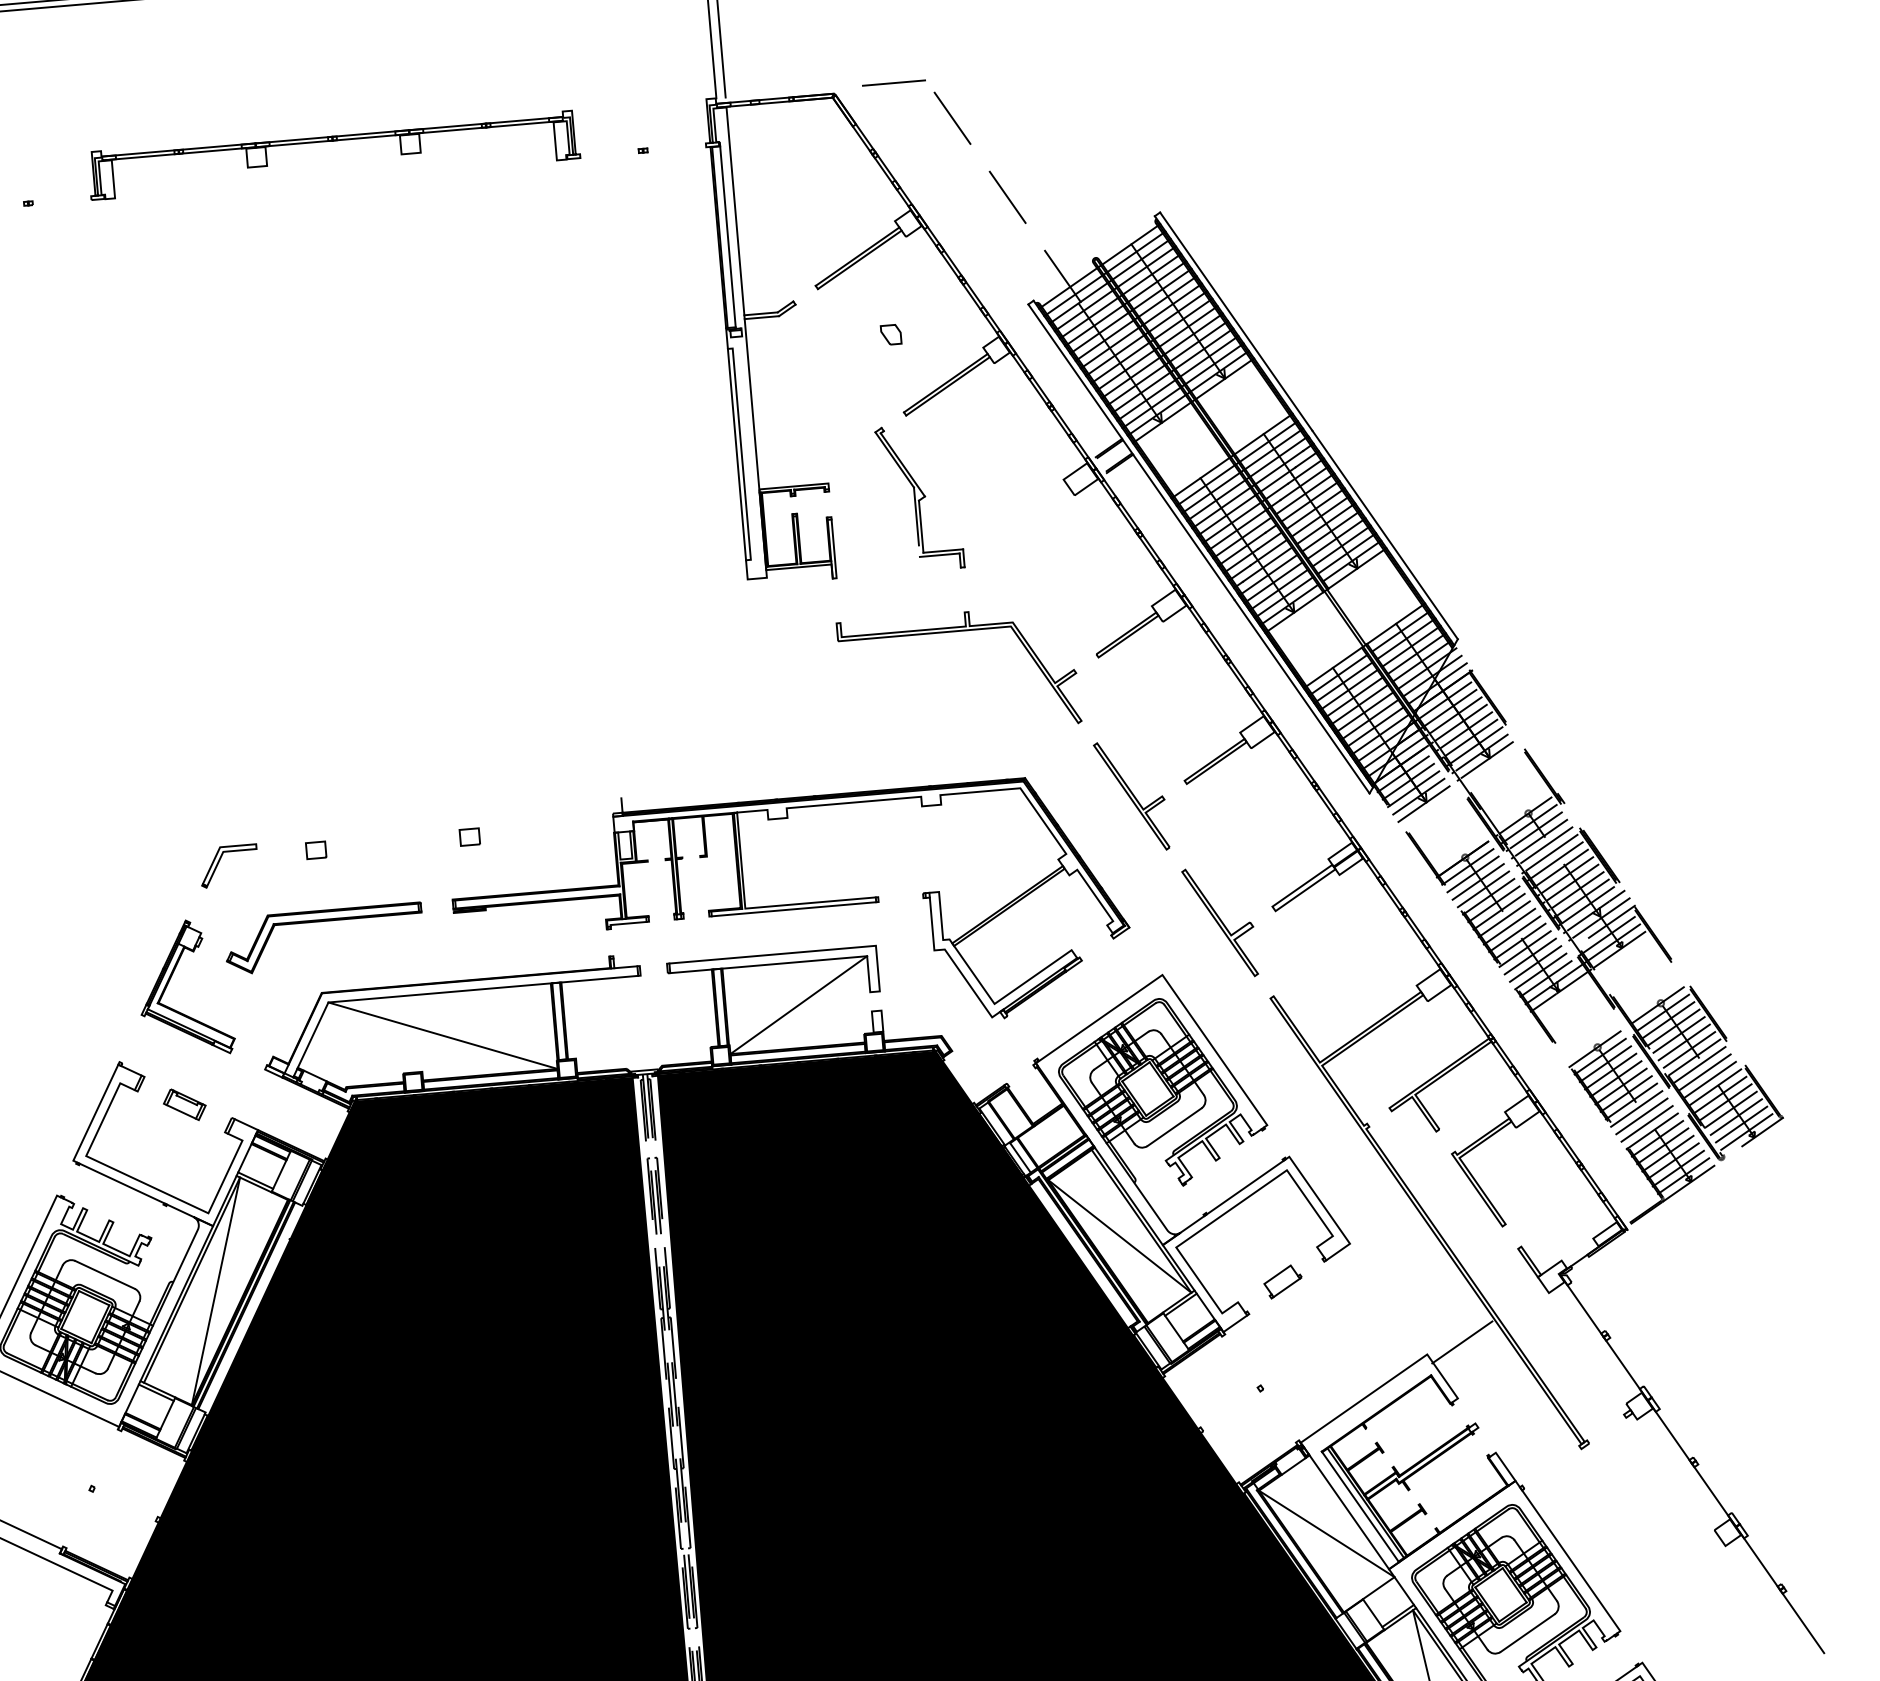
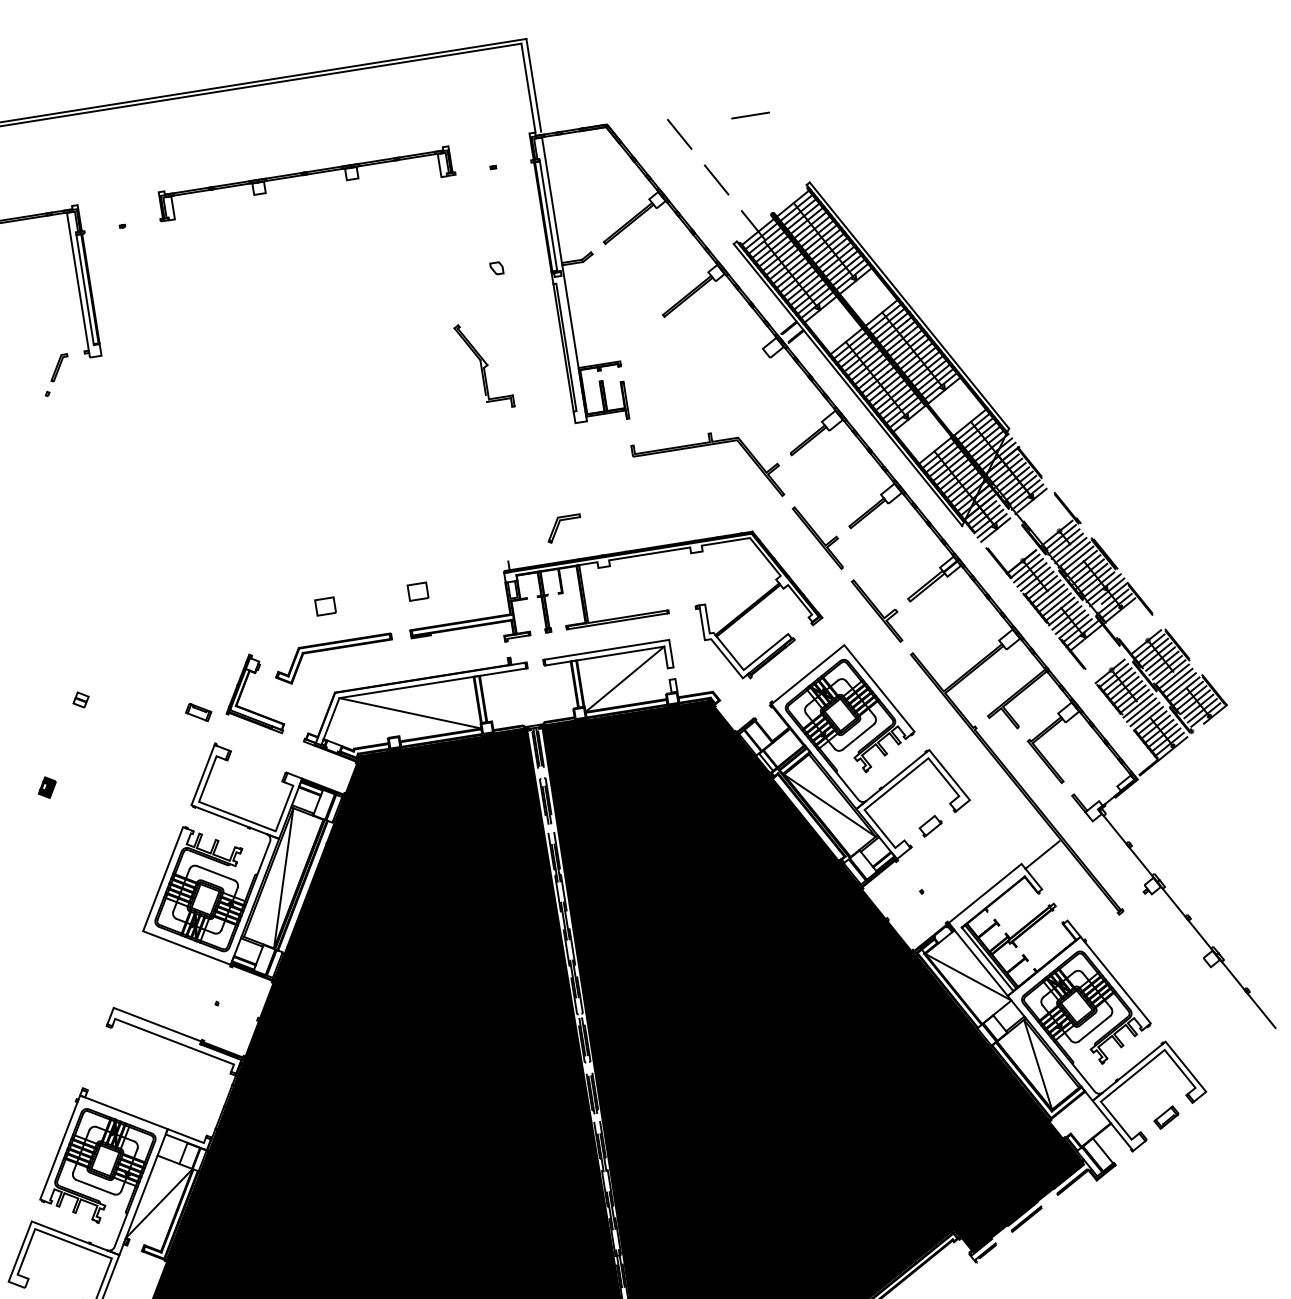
line: (893, 82) -> (750, 115), moved
part: (890, 334) -> (496, 268), moved
part: (920, 496) -> (484, 365), moved
part: (468, 836) -> (417, 591), size x1.6
part: (314, 848) -> (324, 605), size x1.6
part: (229, 865) -> (564, 528), moved
part: (184, 1104) -> (198, 712), moved

